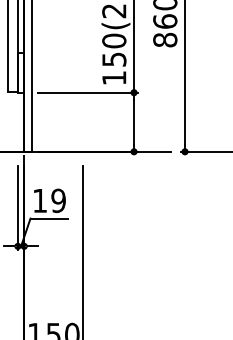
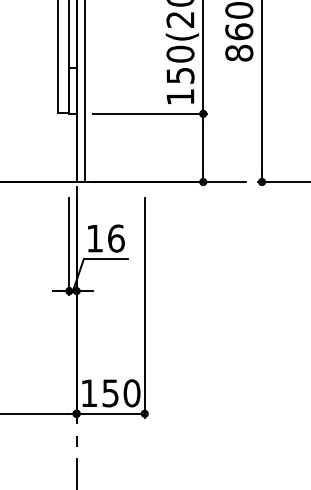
text: (57, 200) -> (115, 238), 19 -> 16

